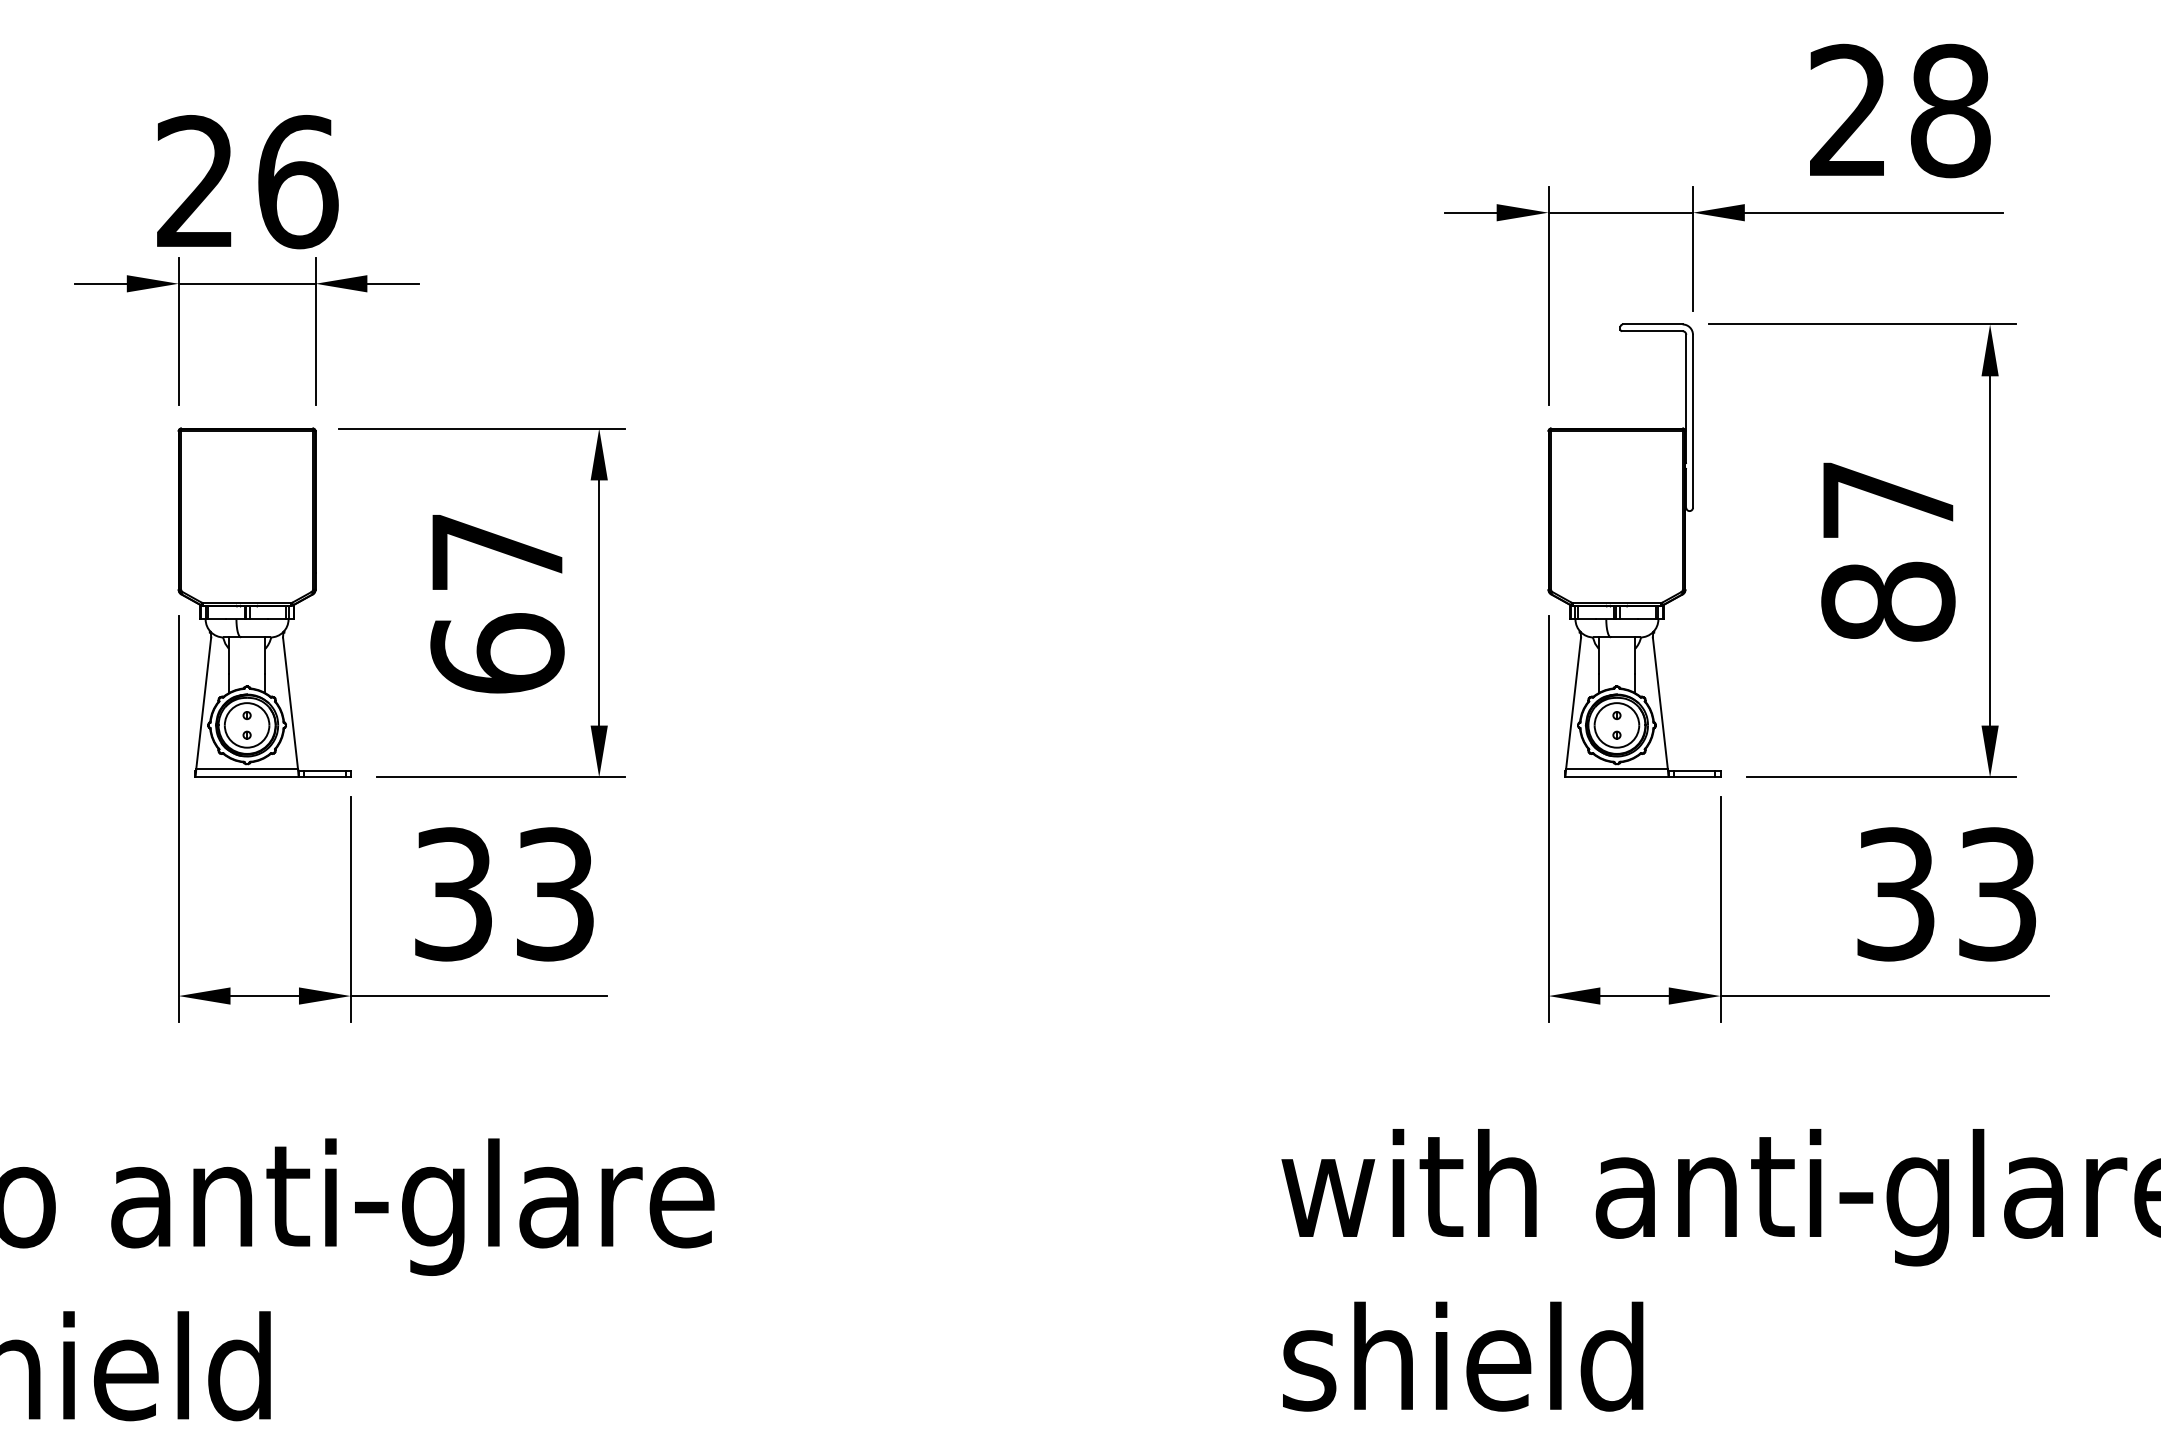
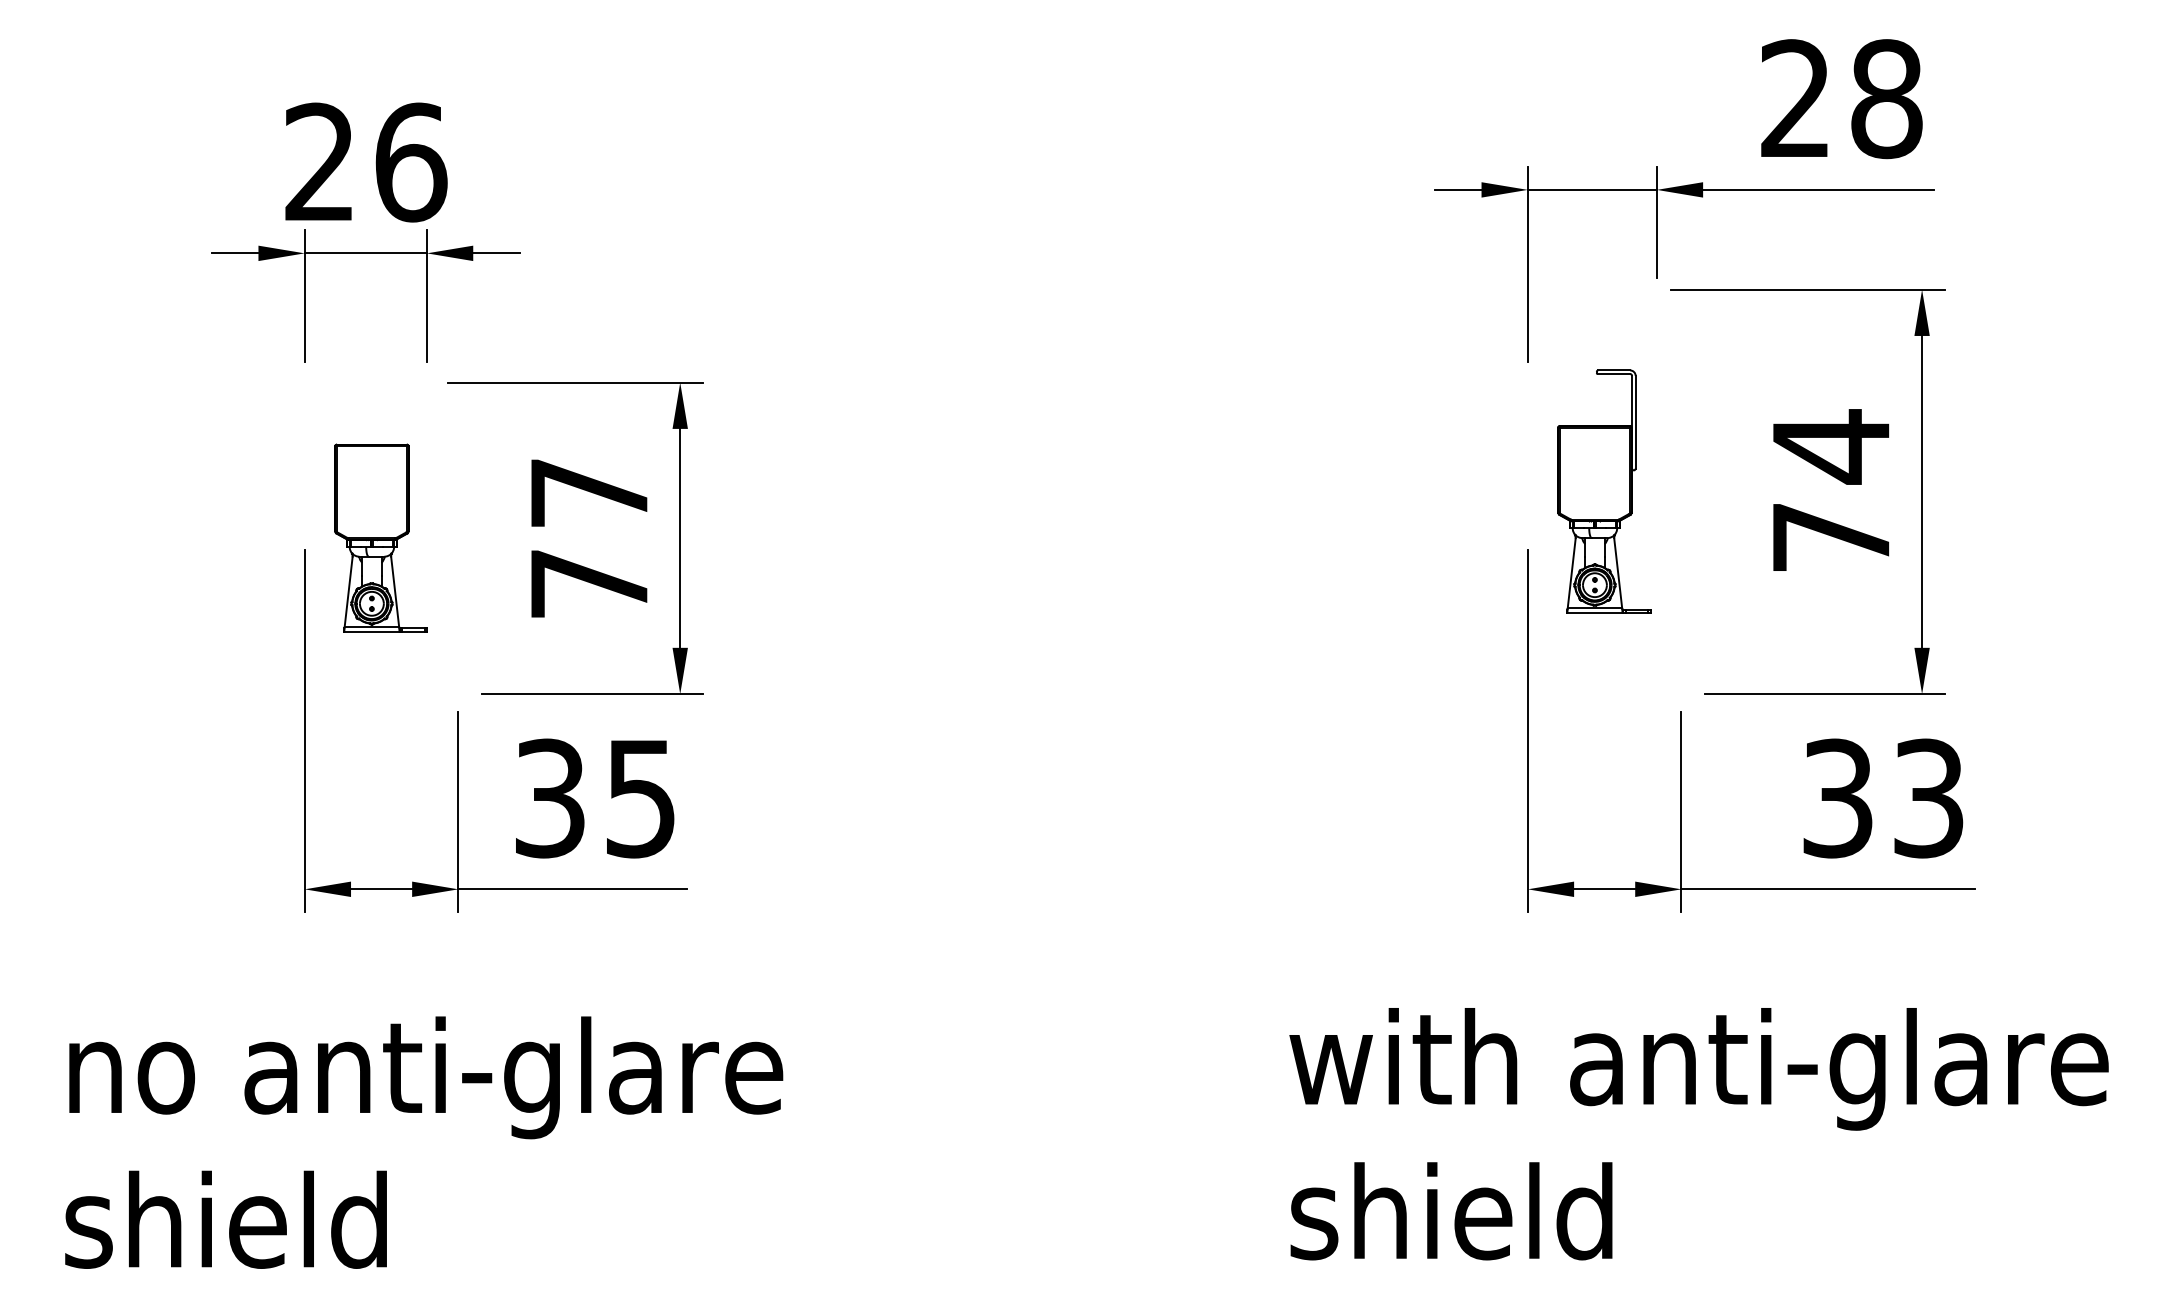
text: (1888, 549) -> (1831, 490), 87 -> 74
part: (1633, 550) -> (1603, 491), size x0.6
part: (263, 602) -> (380, 537), size x0.6
text: (497, 653) -> (589, 583), 67 -> 77
text: (554, 894) -> (640, 798), 33 -> 35

